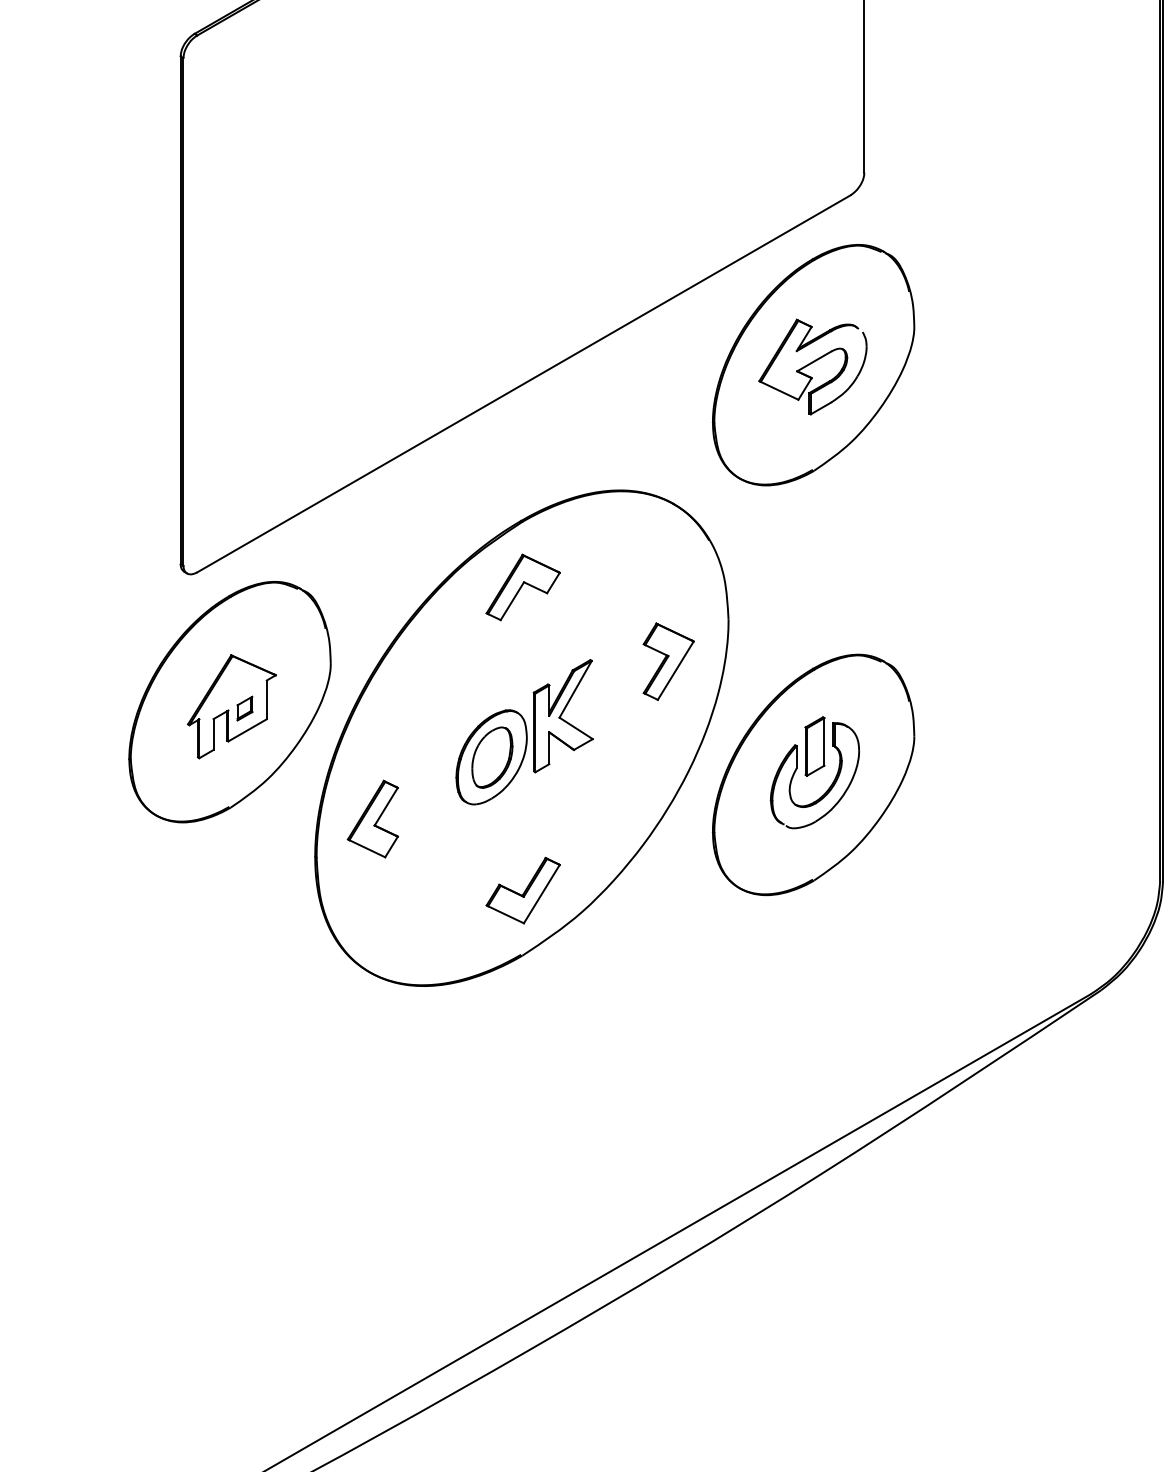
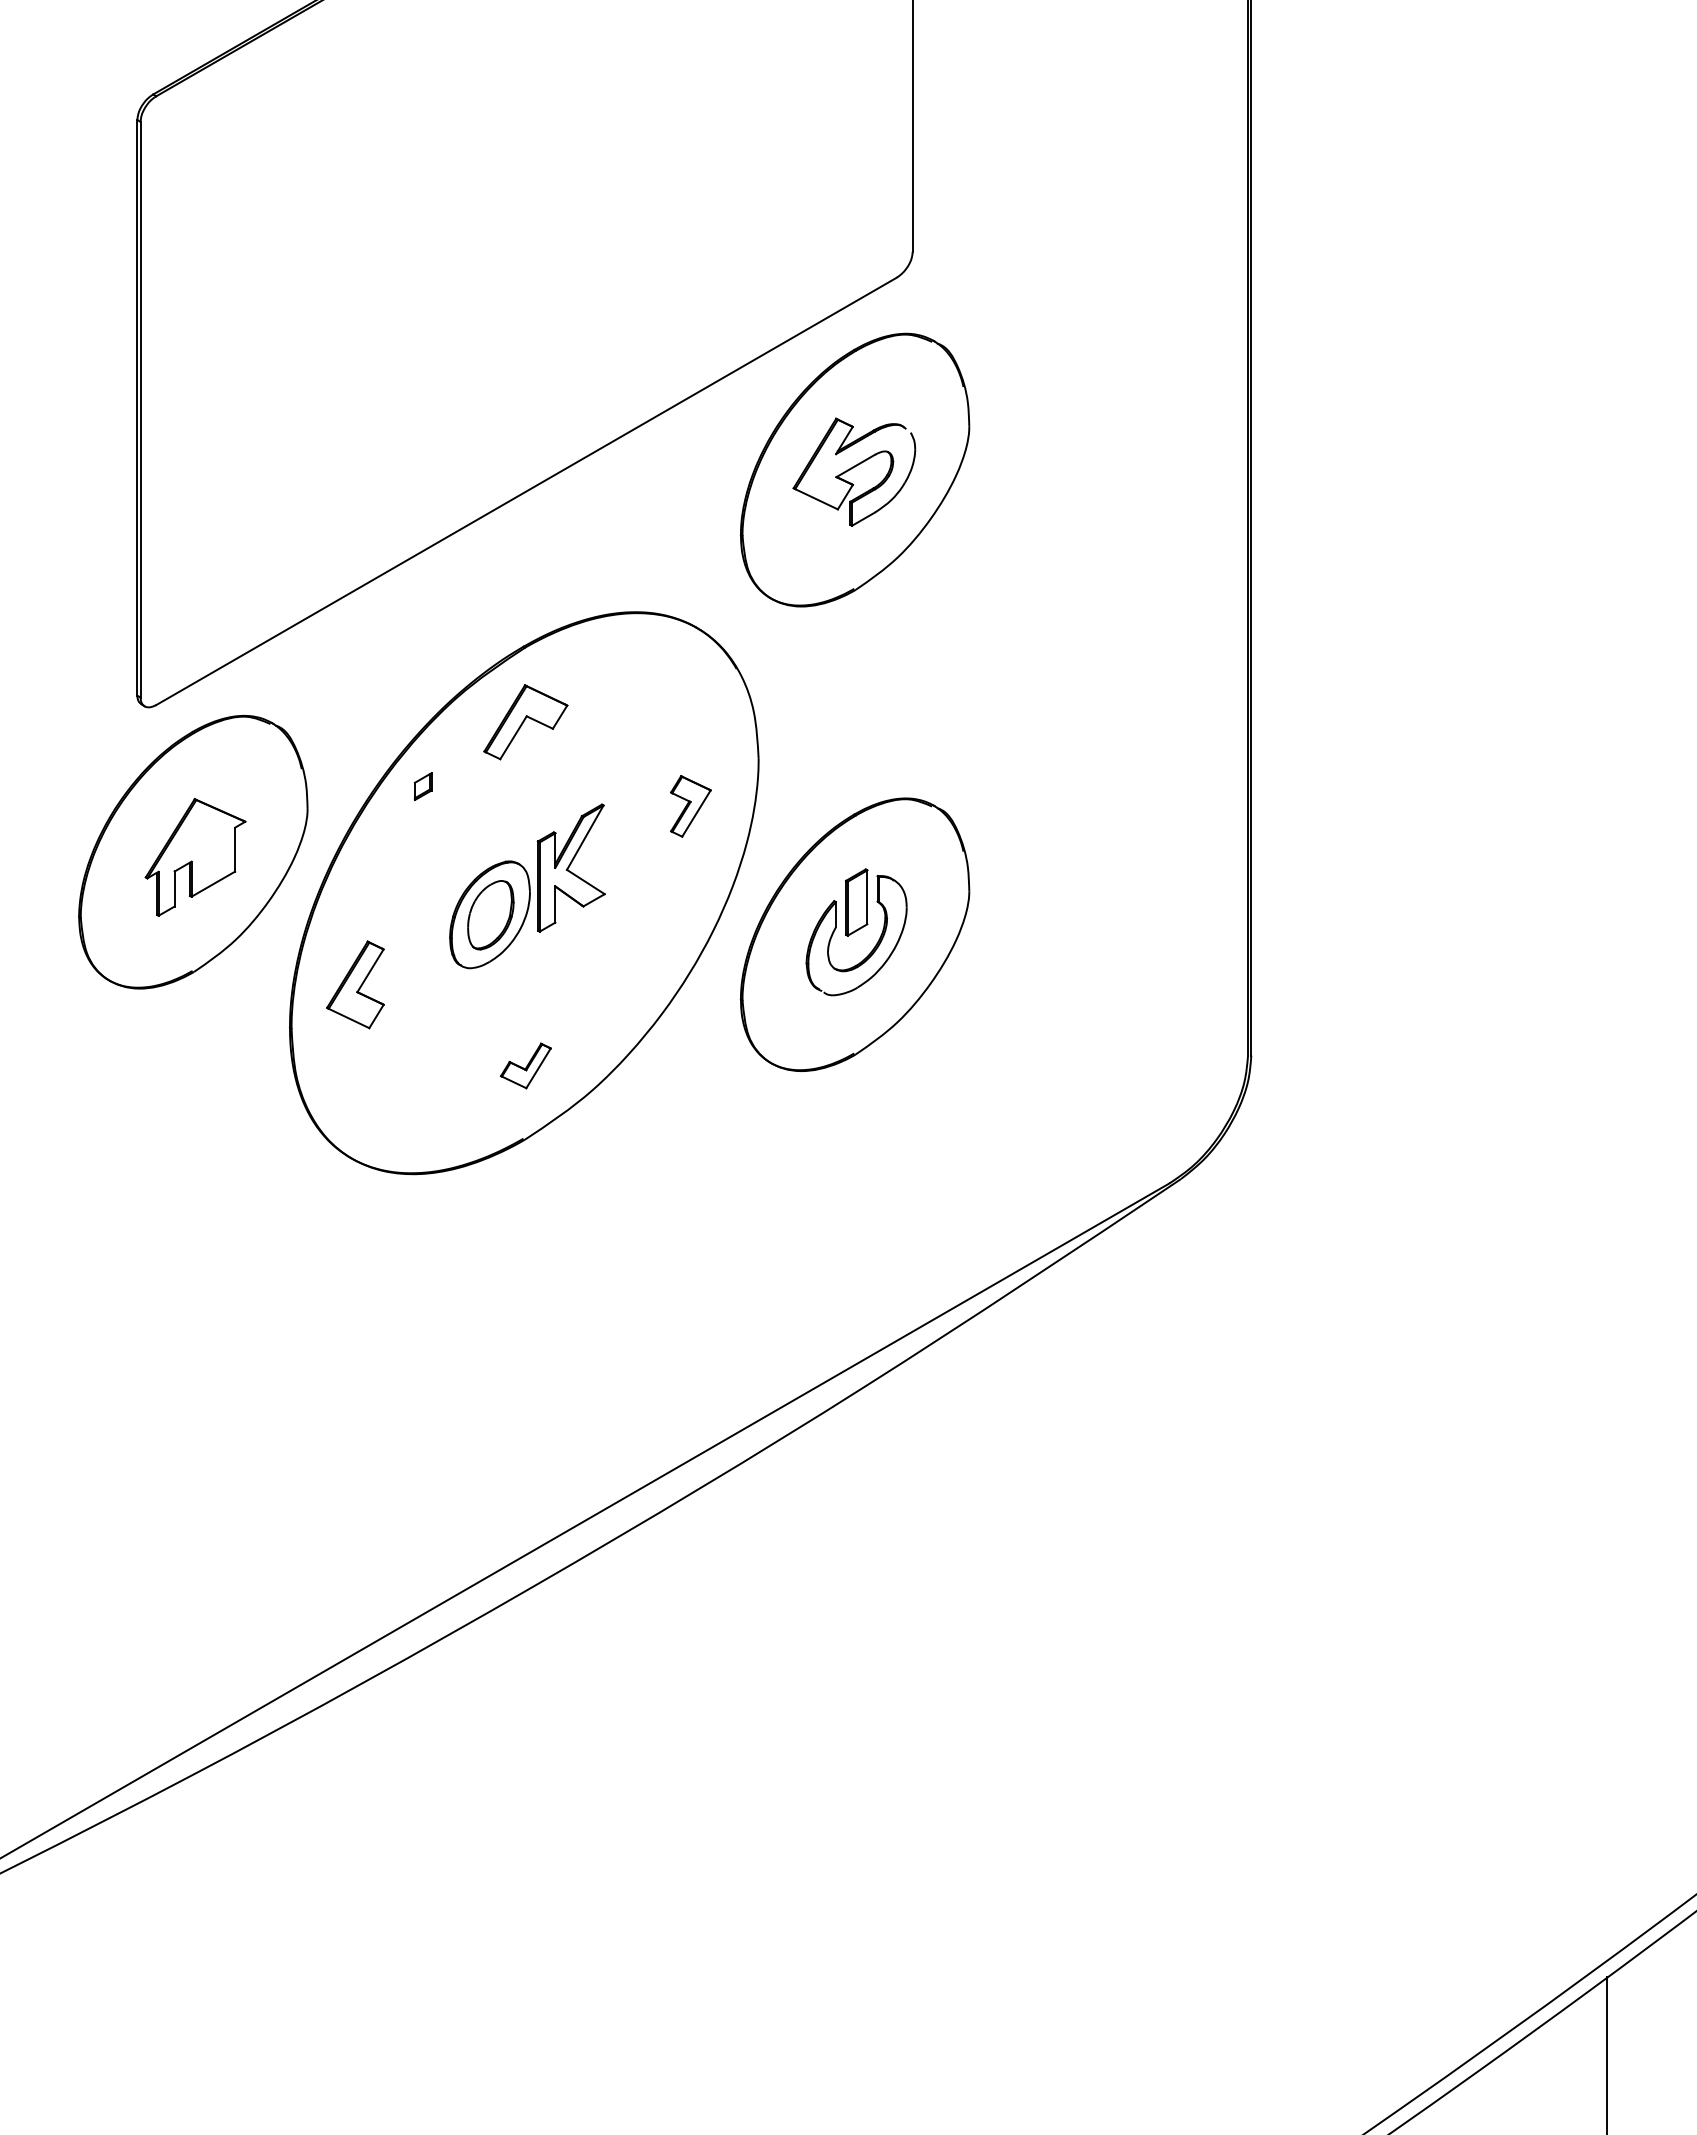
part: (668, 661) -> (690, 806), size x0.7
part: (244, 708) -> (422, 786), moved
part: (522, 890) -> (525, 1065), size x0.6

